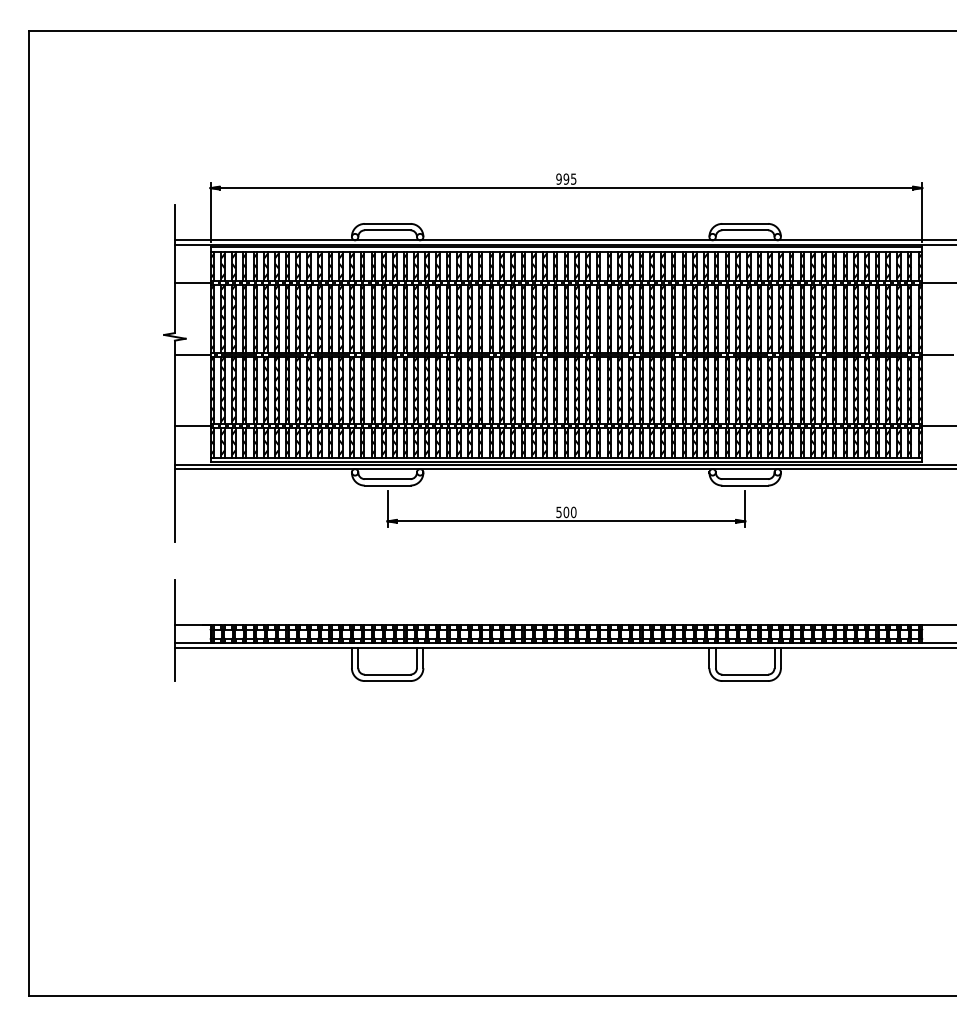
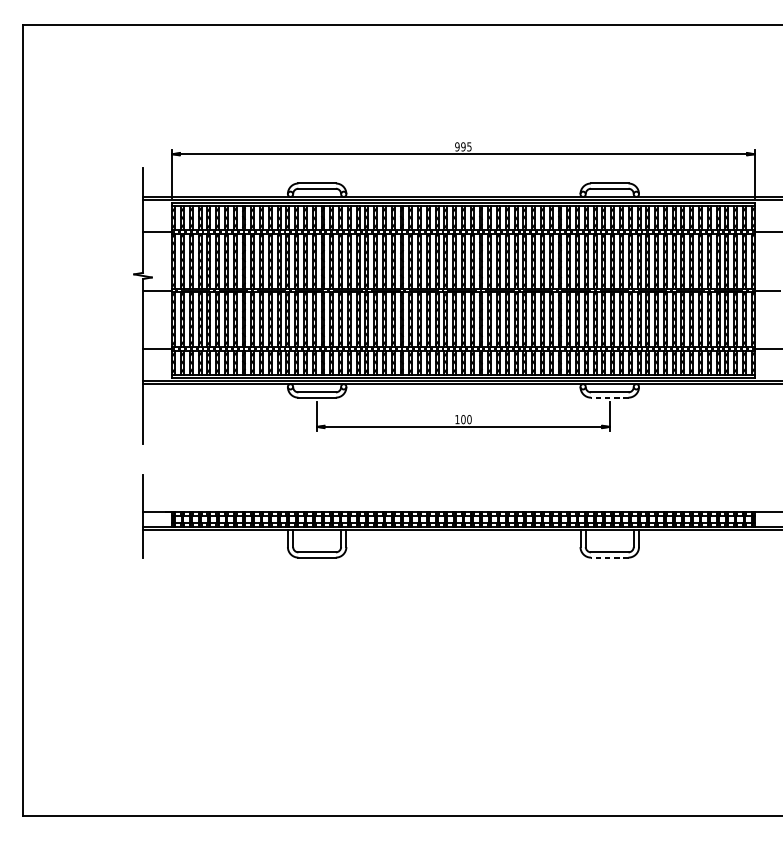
line: (745, 485) -> (610, 397), solid -> dashed
text: (558, 512) -> (456, 419), 500 -> 100
line: (745, 681) -> (610, 557), solid -> dashed

